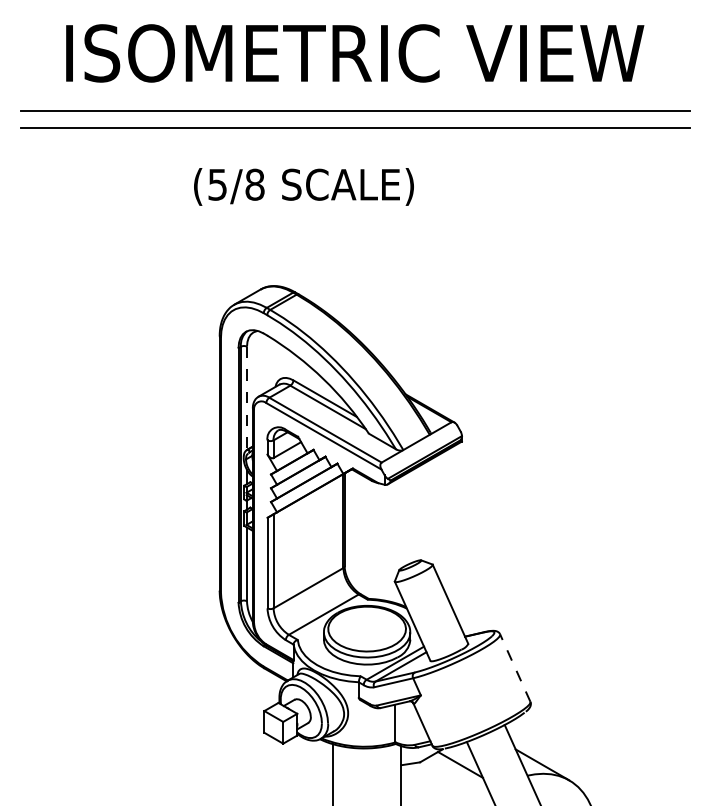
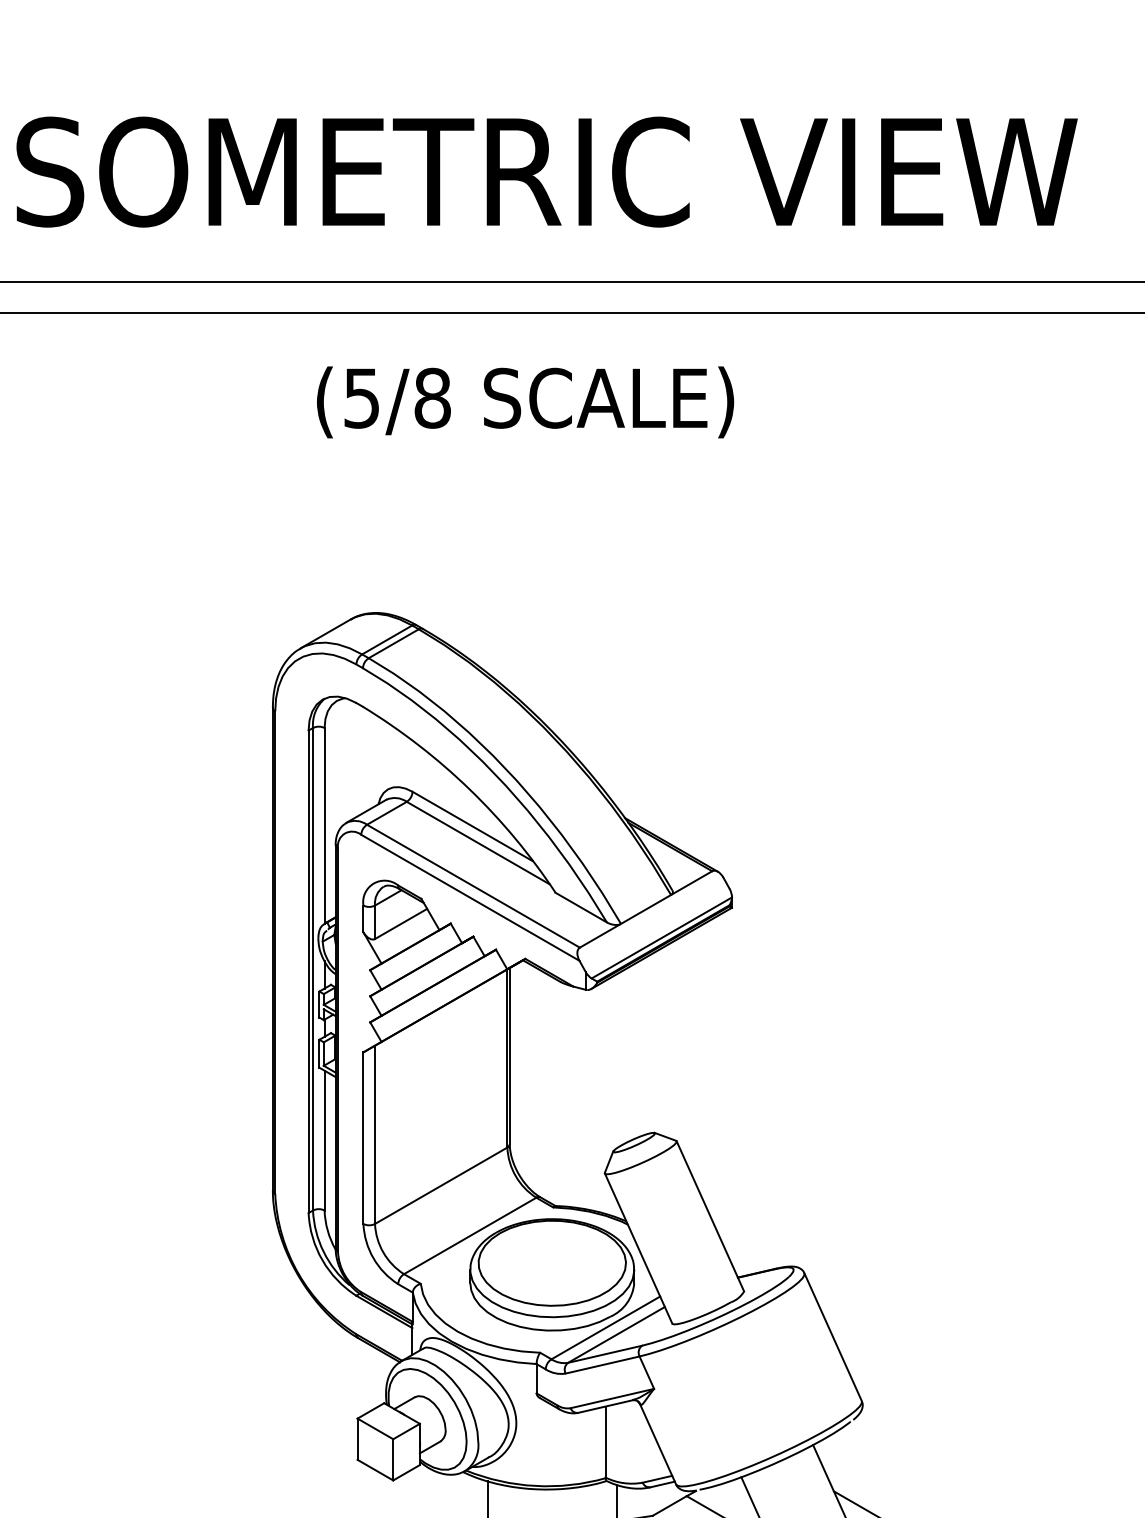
text: (303, 186) -> (524, 401), moved
line: (247, 398) -> (325, 826), dashed -> solid
line: (515, 668) -> (833, 1337), dashed -> solid

